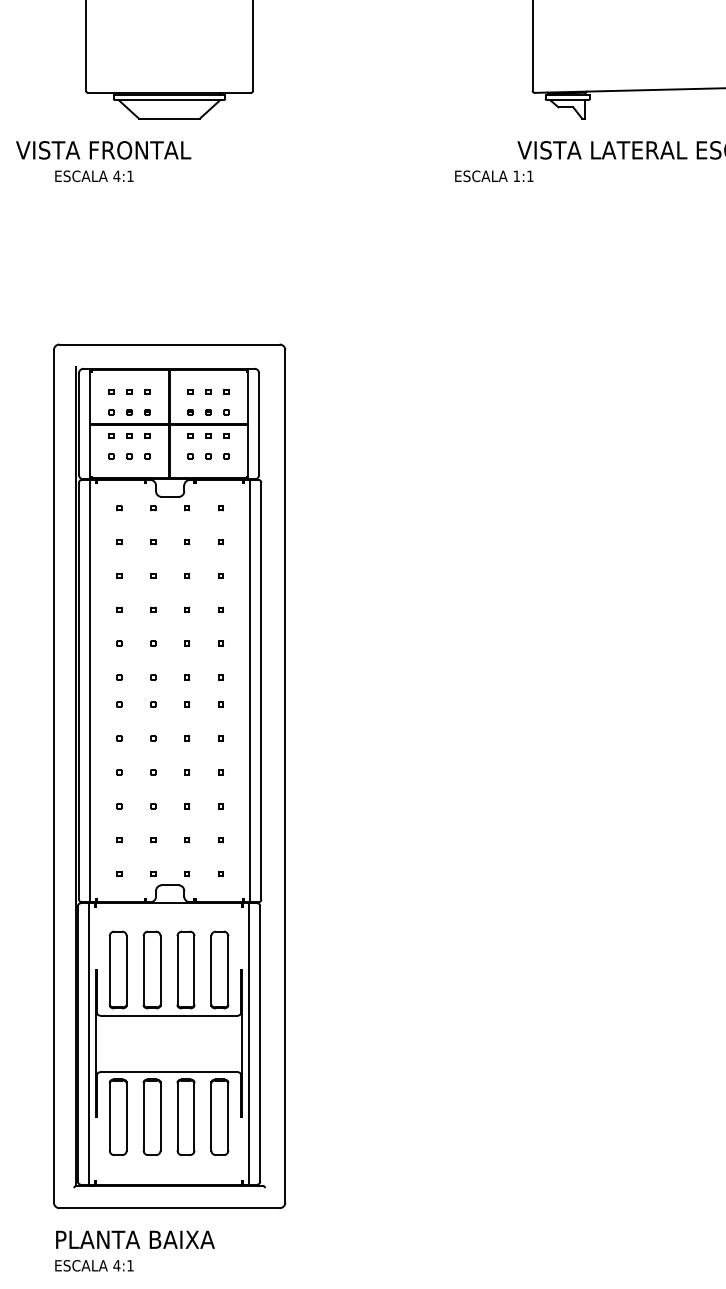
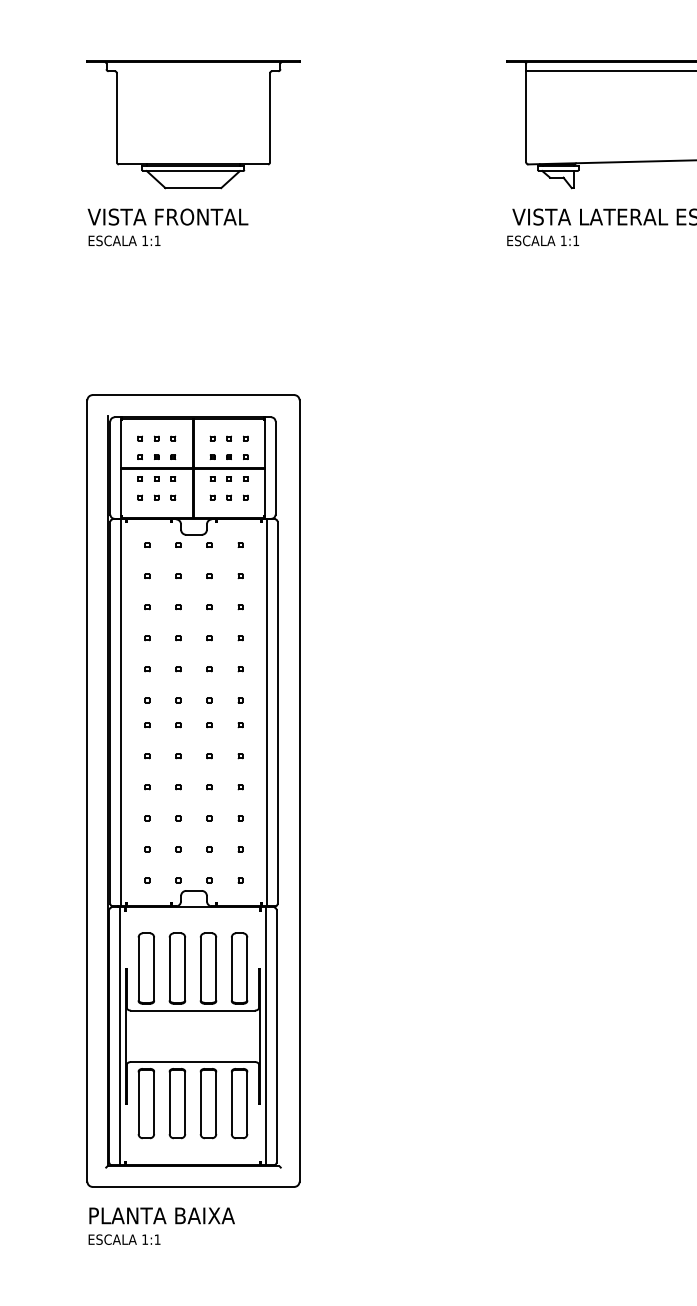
text: (103, 149) -> (167, 216), moved
text: (116, 175) -> (144, 240), 4:1 -> 1:1
text: (494, 175) -> (543, 240), moved
text: (116, 1265) -> (144, 1239), 4:1 -> 1:1

